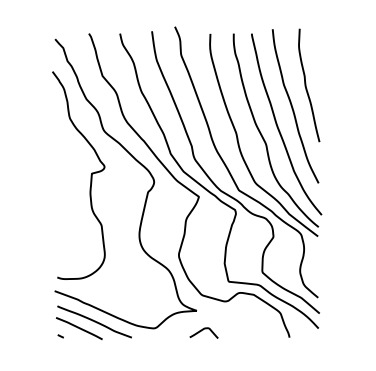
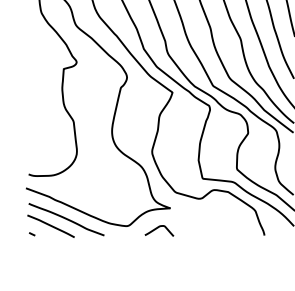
curve: (203, 330) -> (158, 228), moved

